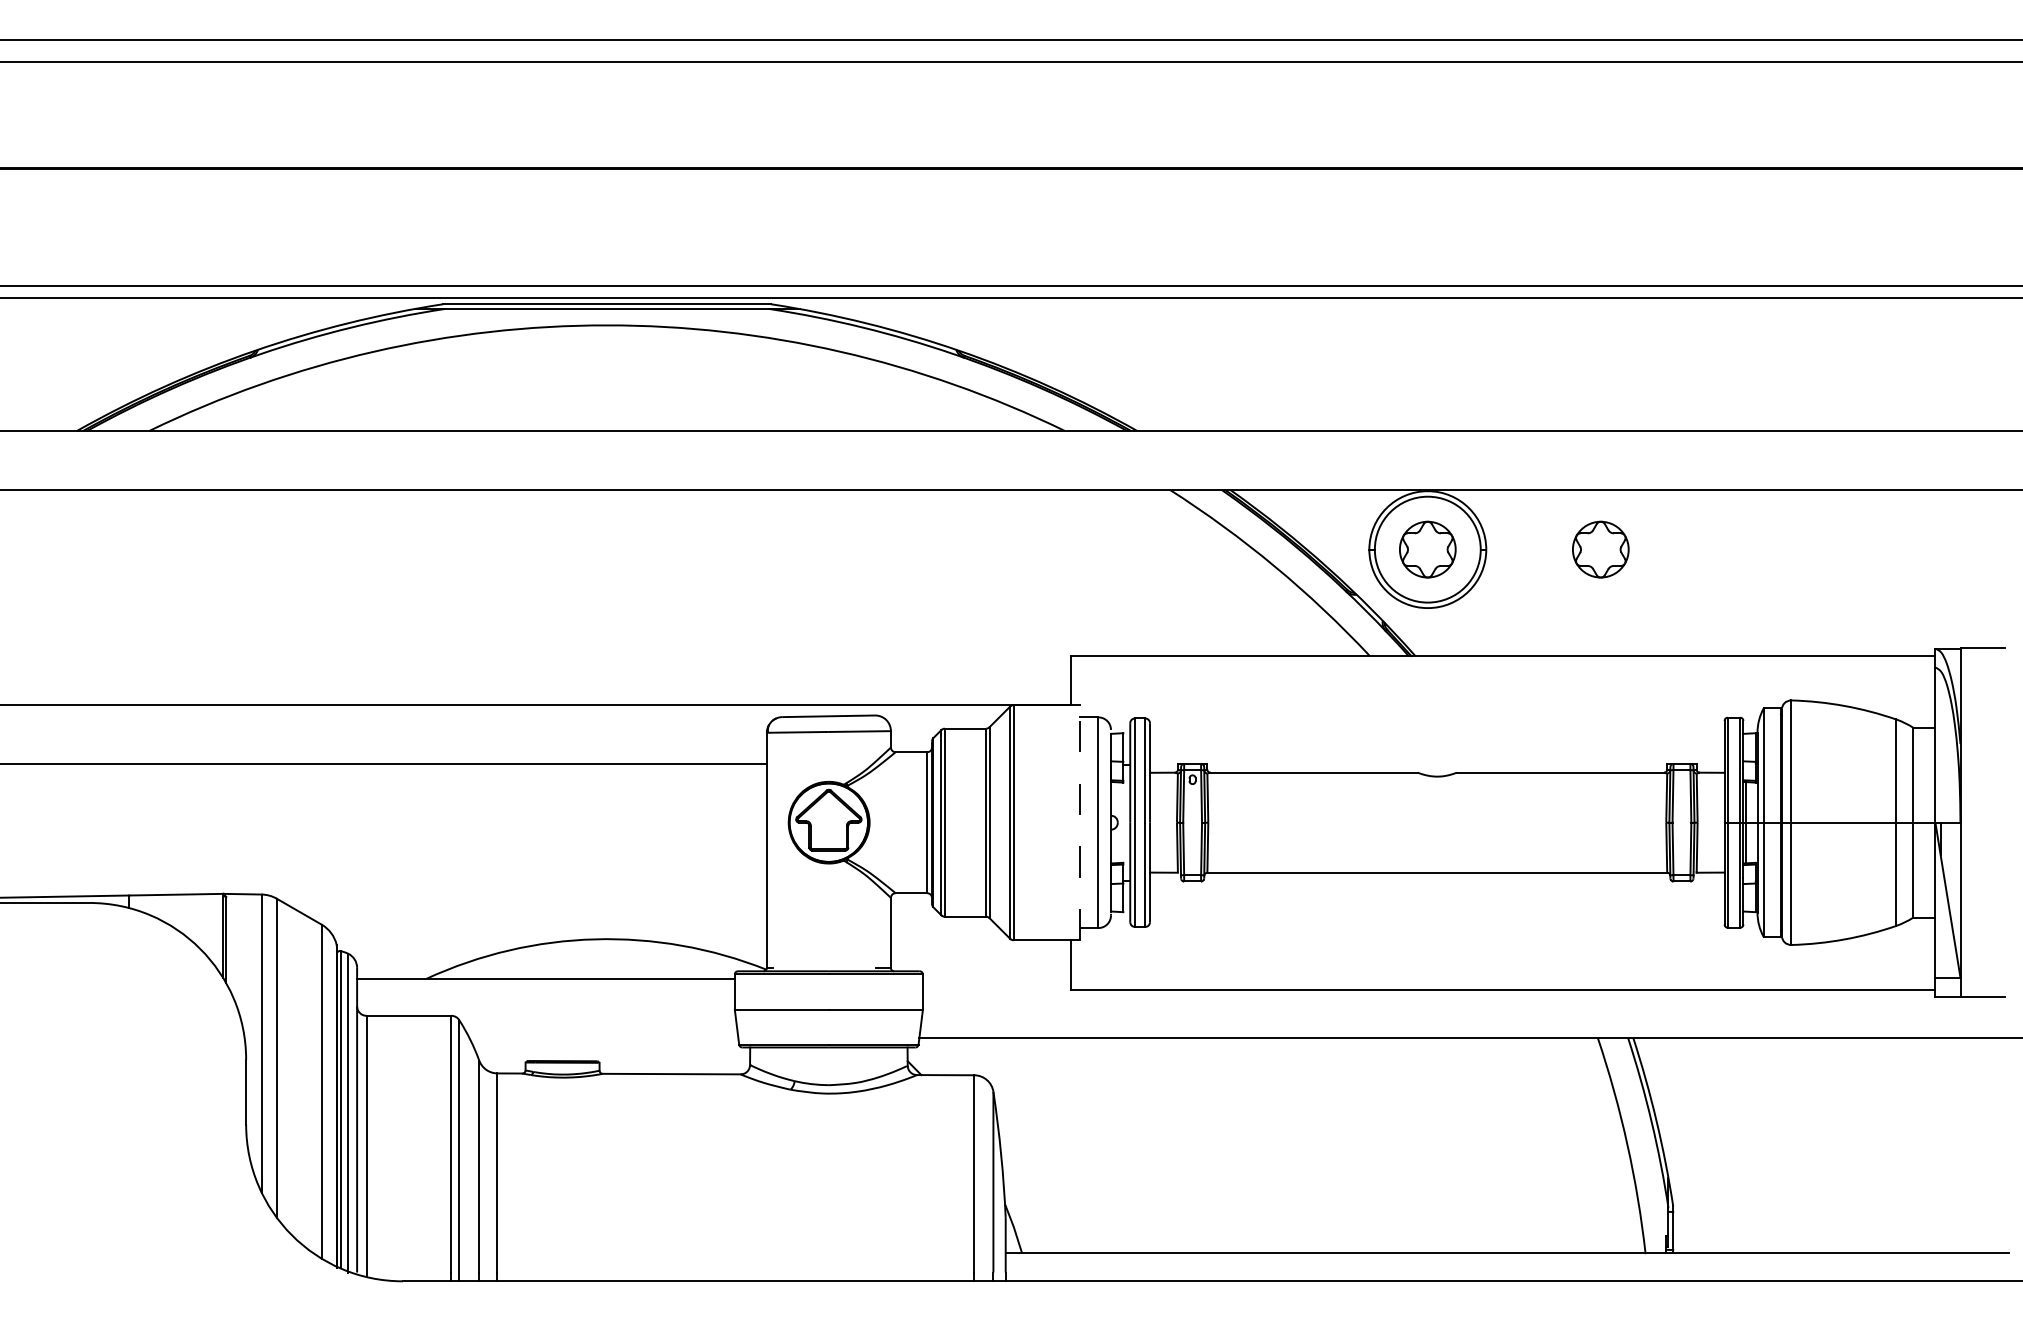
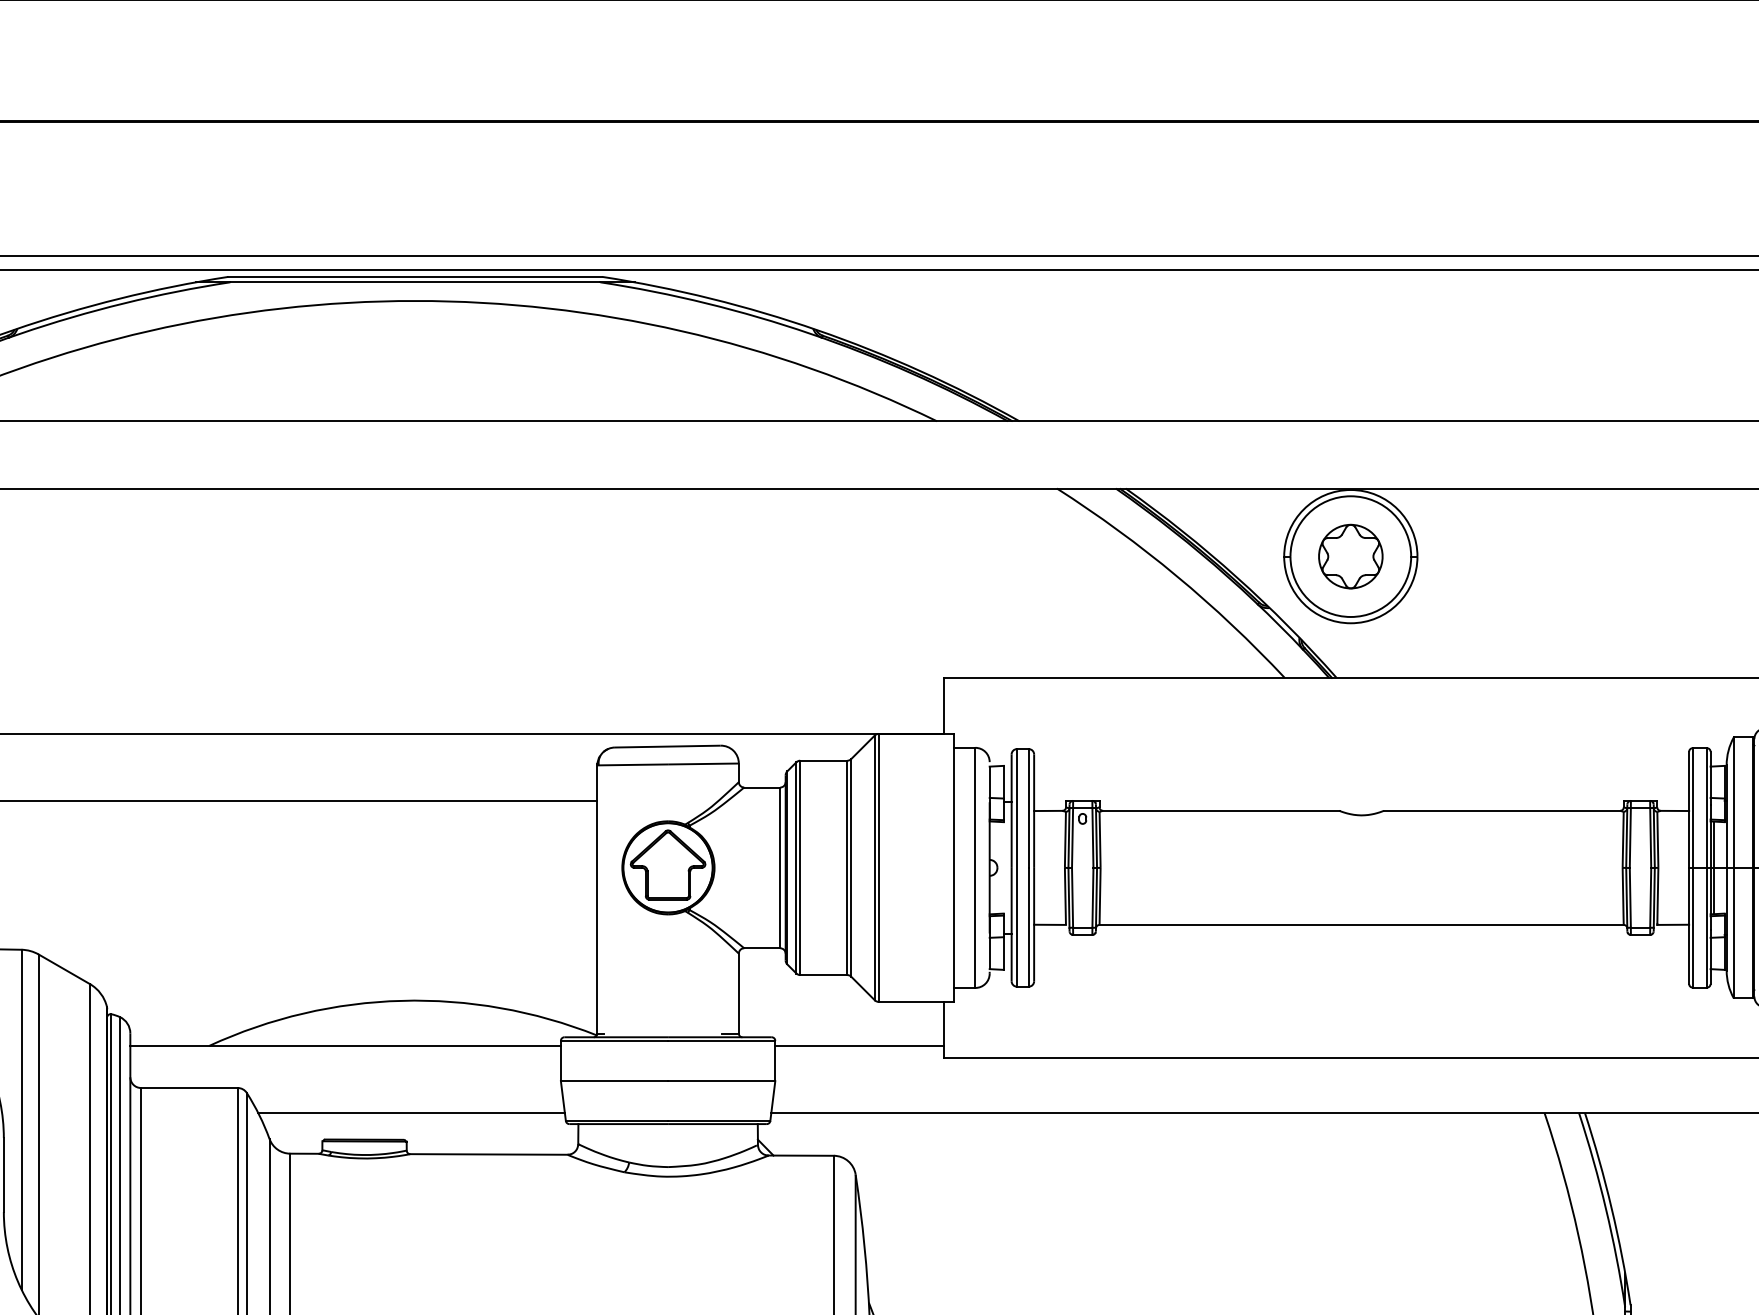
part: (1600, 549) -> (1547, 556), removed
line: (1079, 822) -> (953, 867), dashed -> solid
line: (996, 978) -> (859, 1045), added
line: (603, 1037) -> (411, 1112), added

